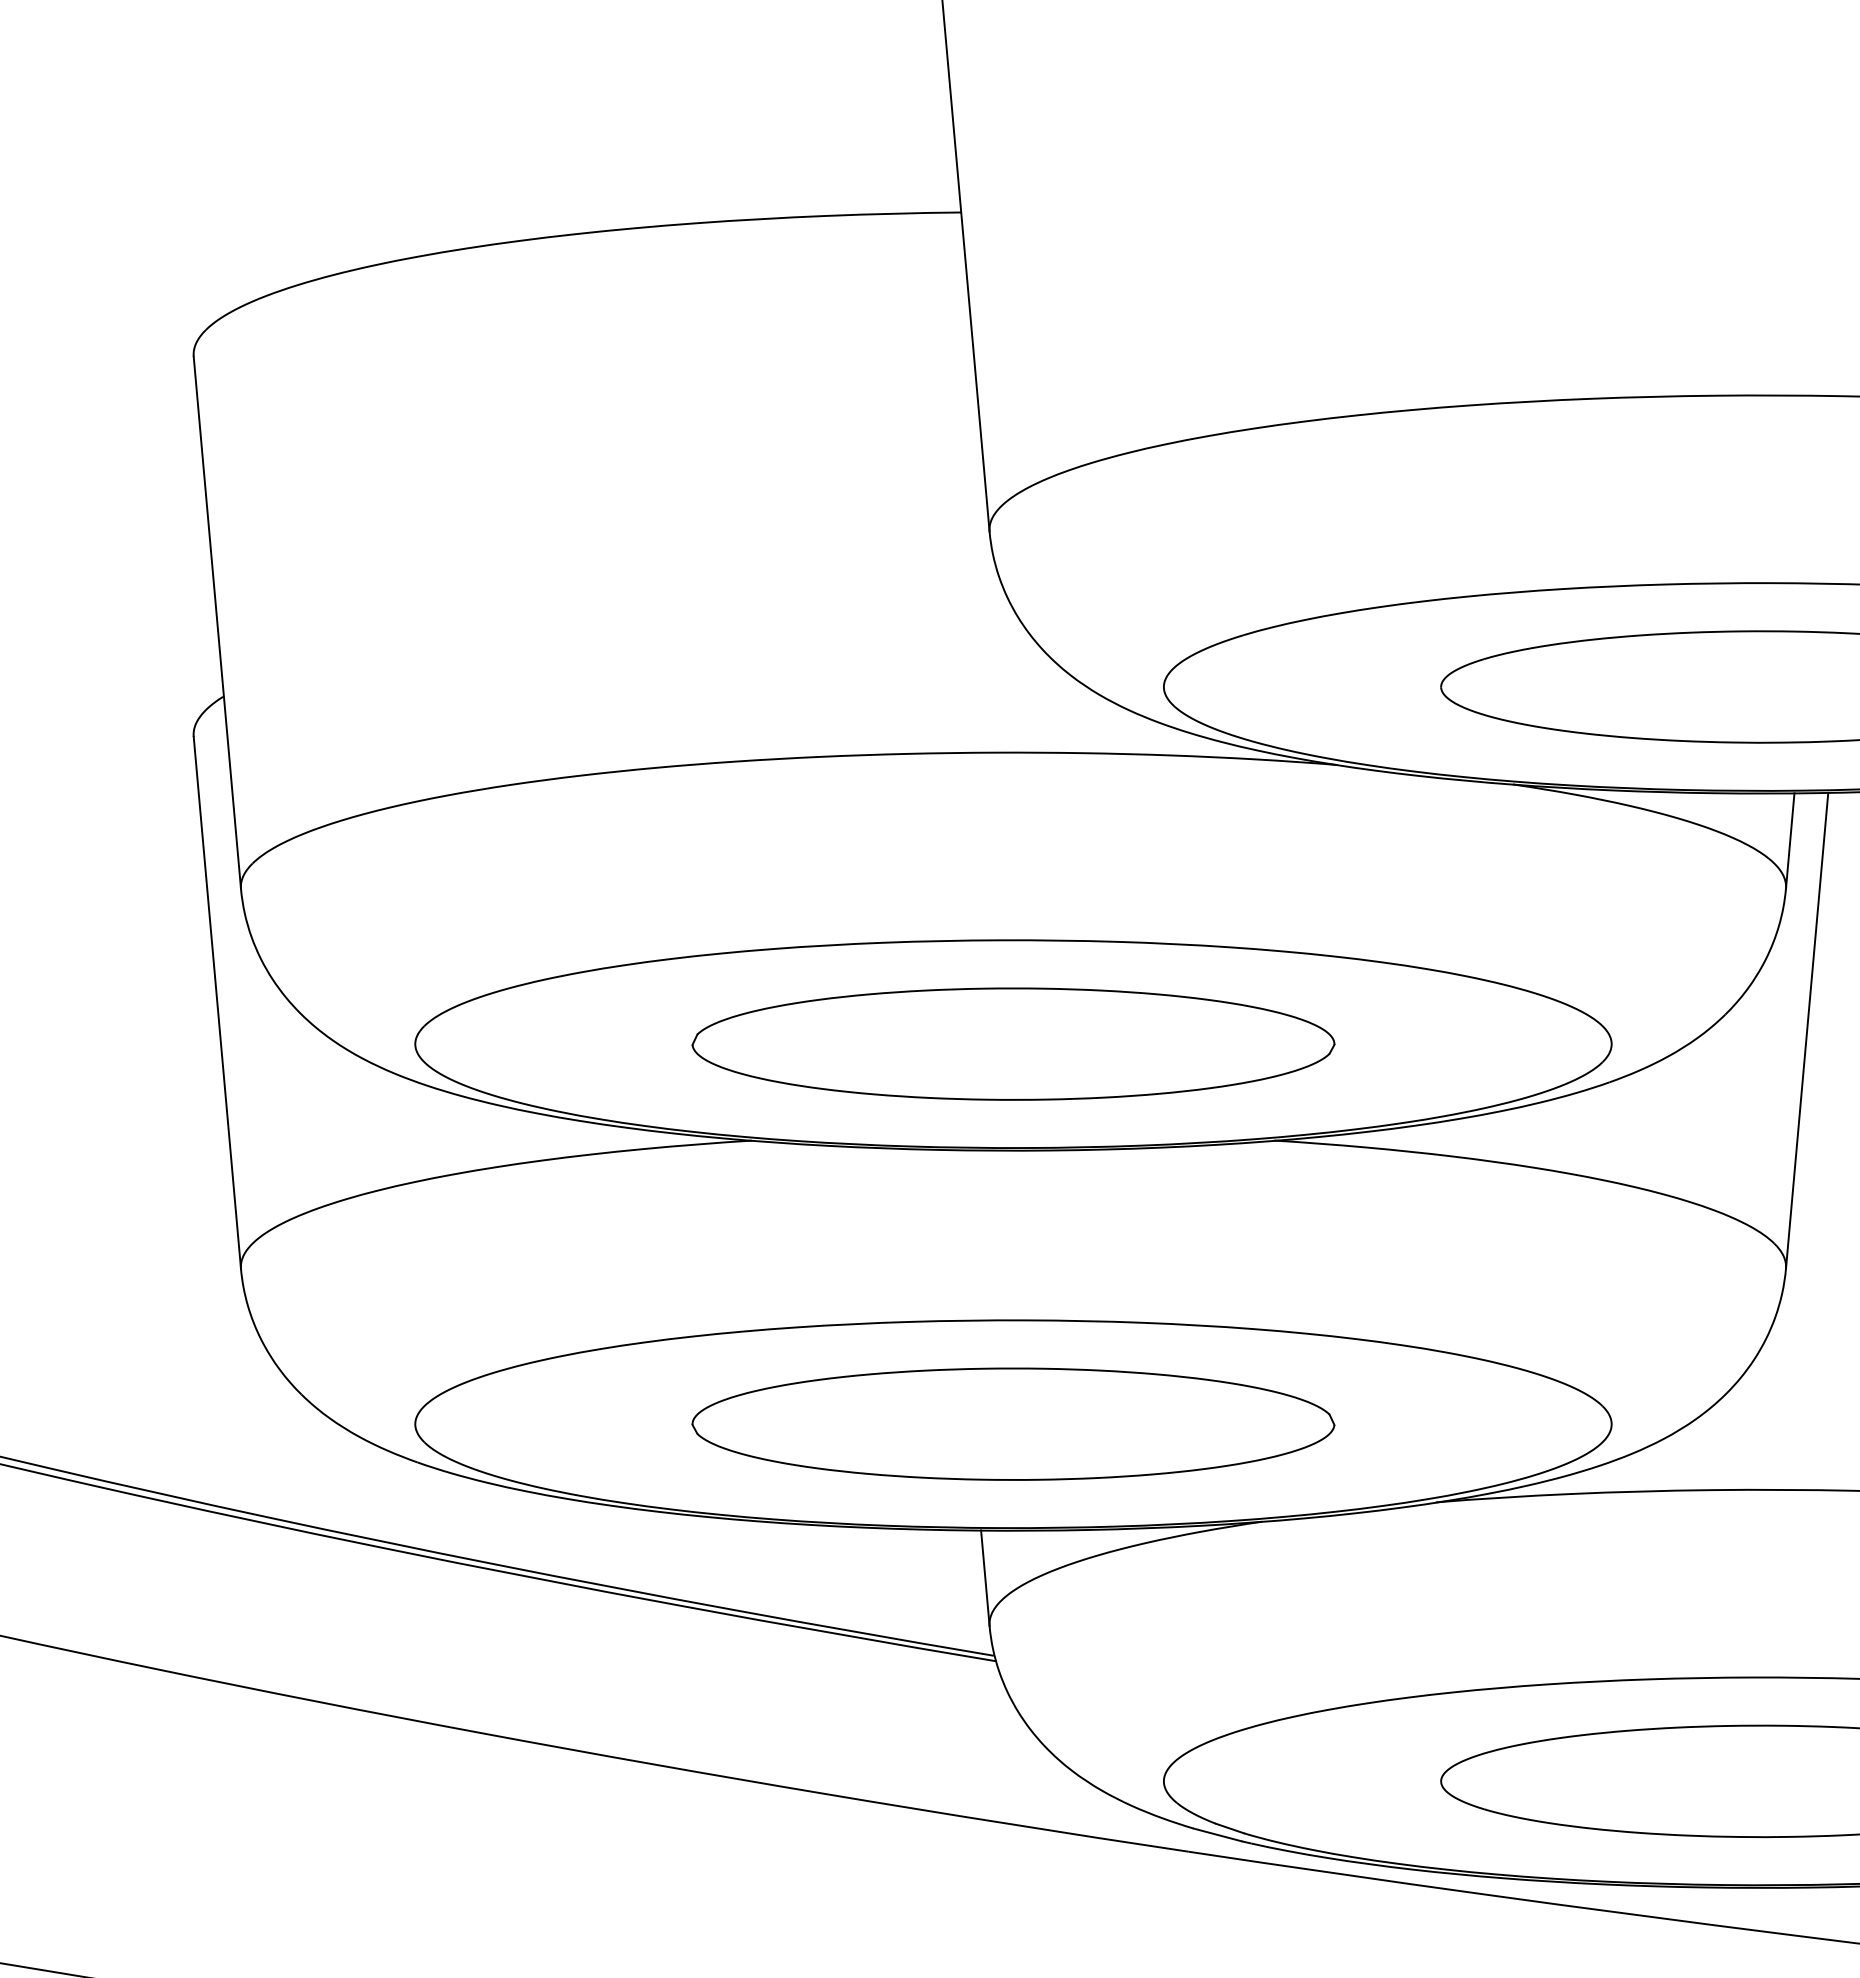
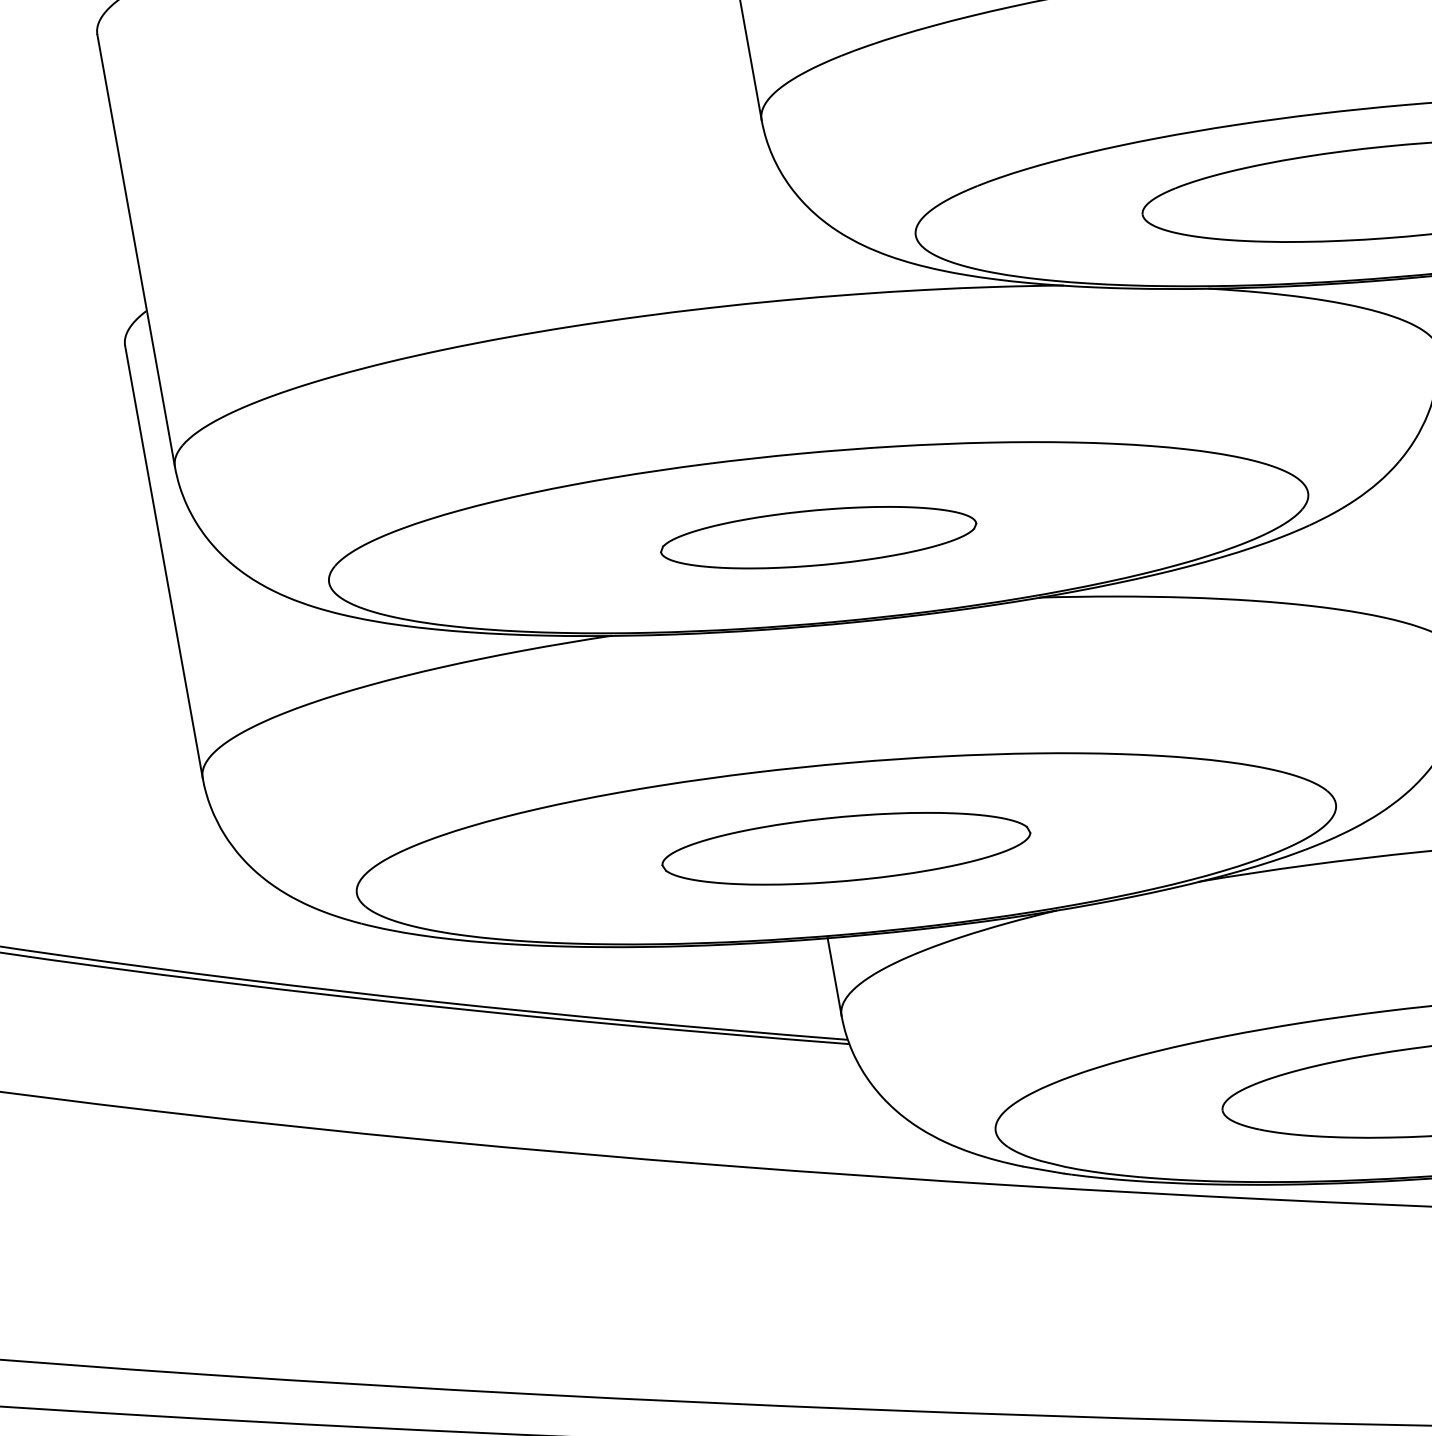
part: (1013, 1043) -> (818, 537), size x0.6
part: (1013, 1423) -> (846, 848), size x0.7

